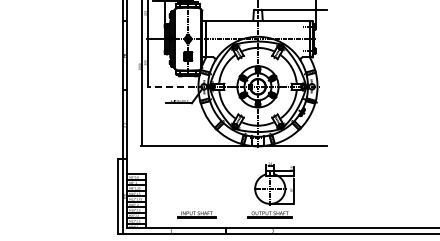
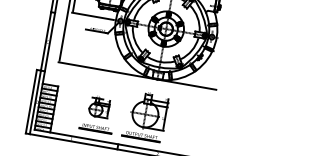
line: (170, 86) -> (92, 15), dashed -> solid
part: (196, 189) -> (99, 106), added
part: (270, 190) -> (145, 115), moved

